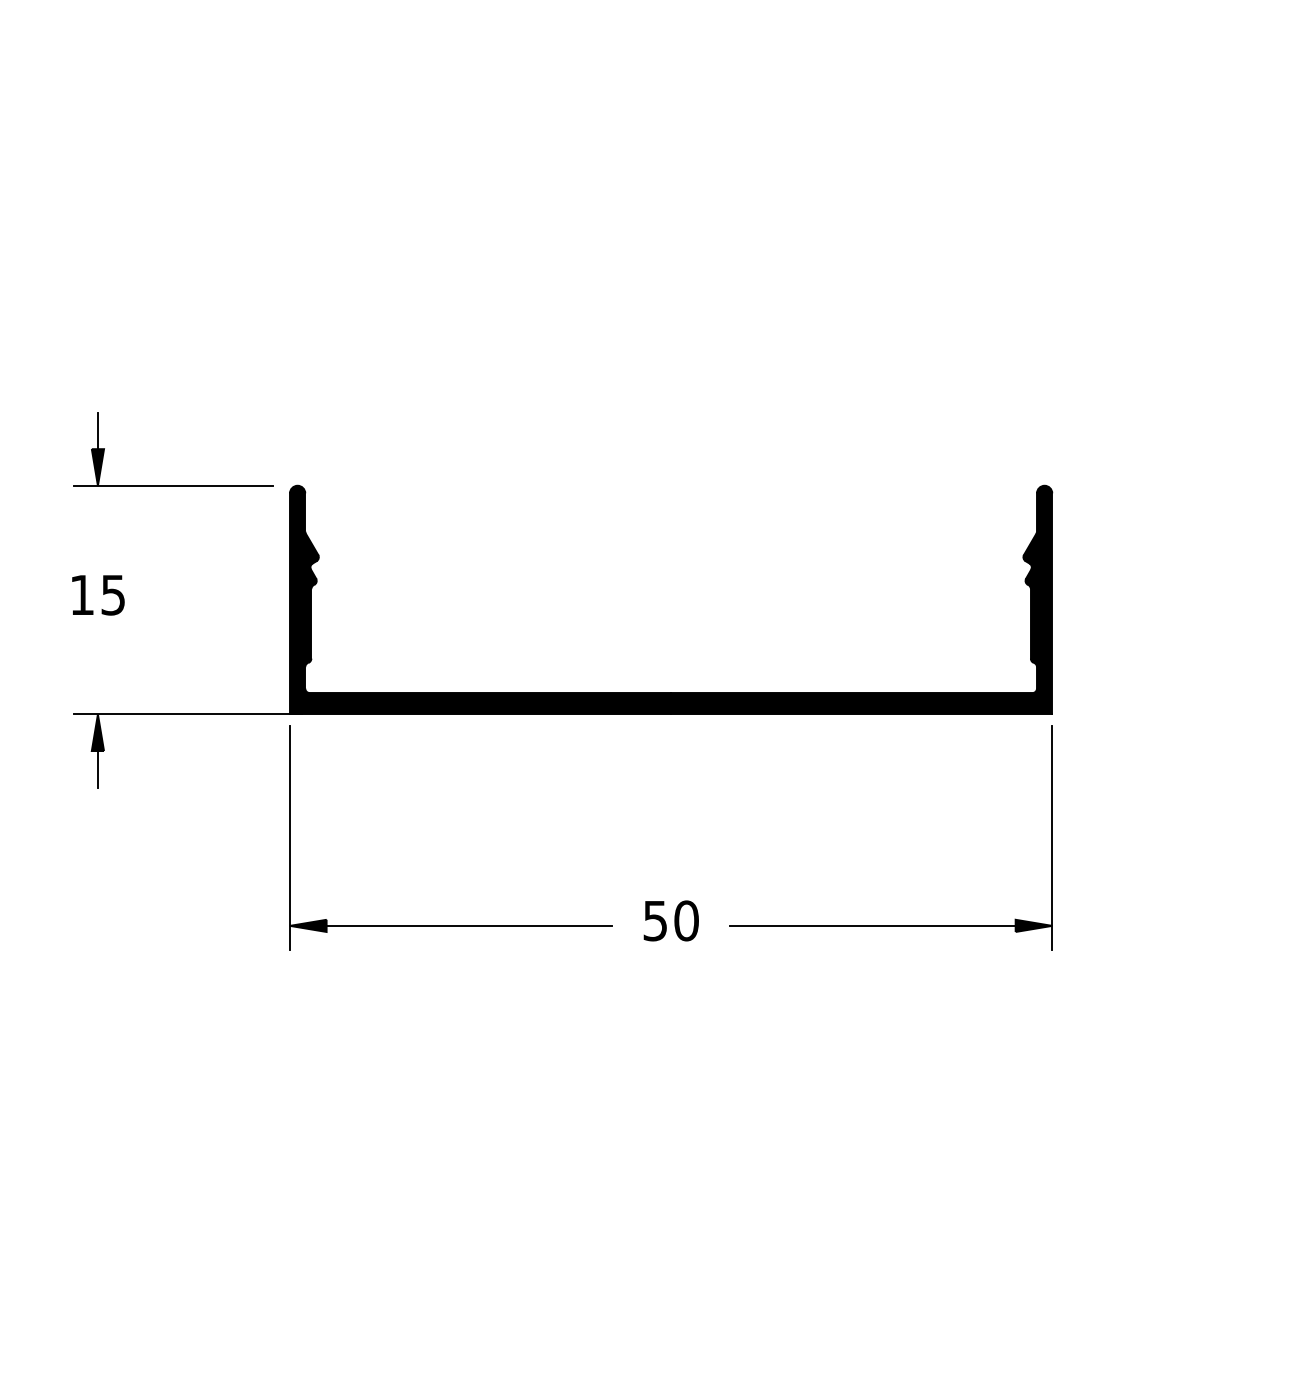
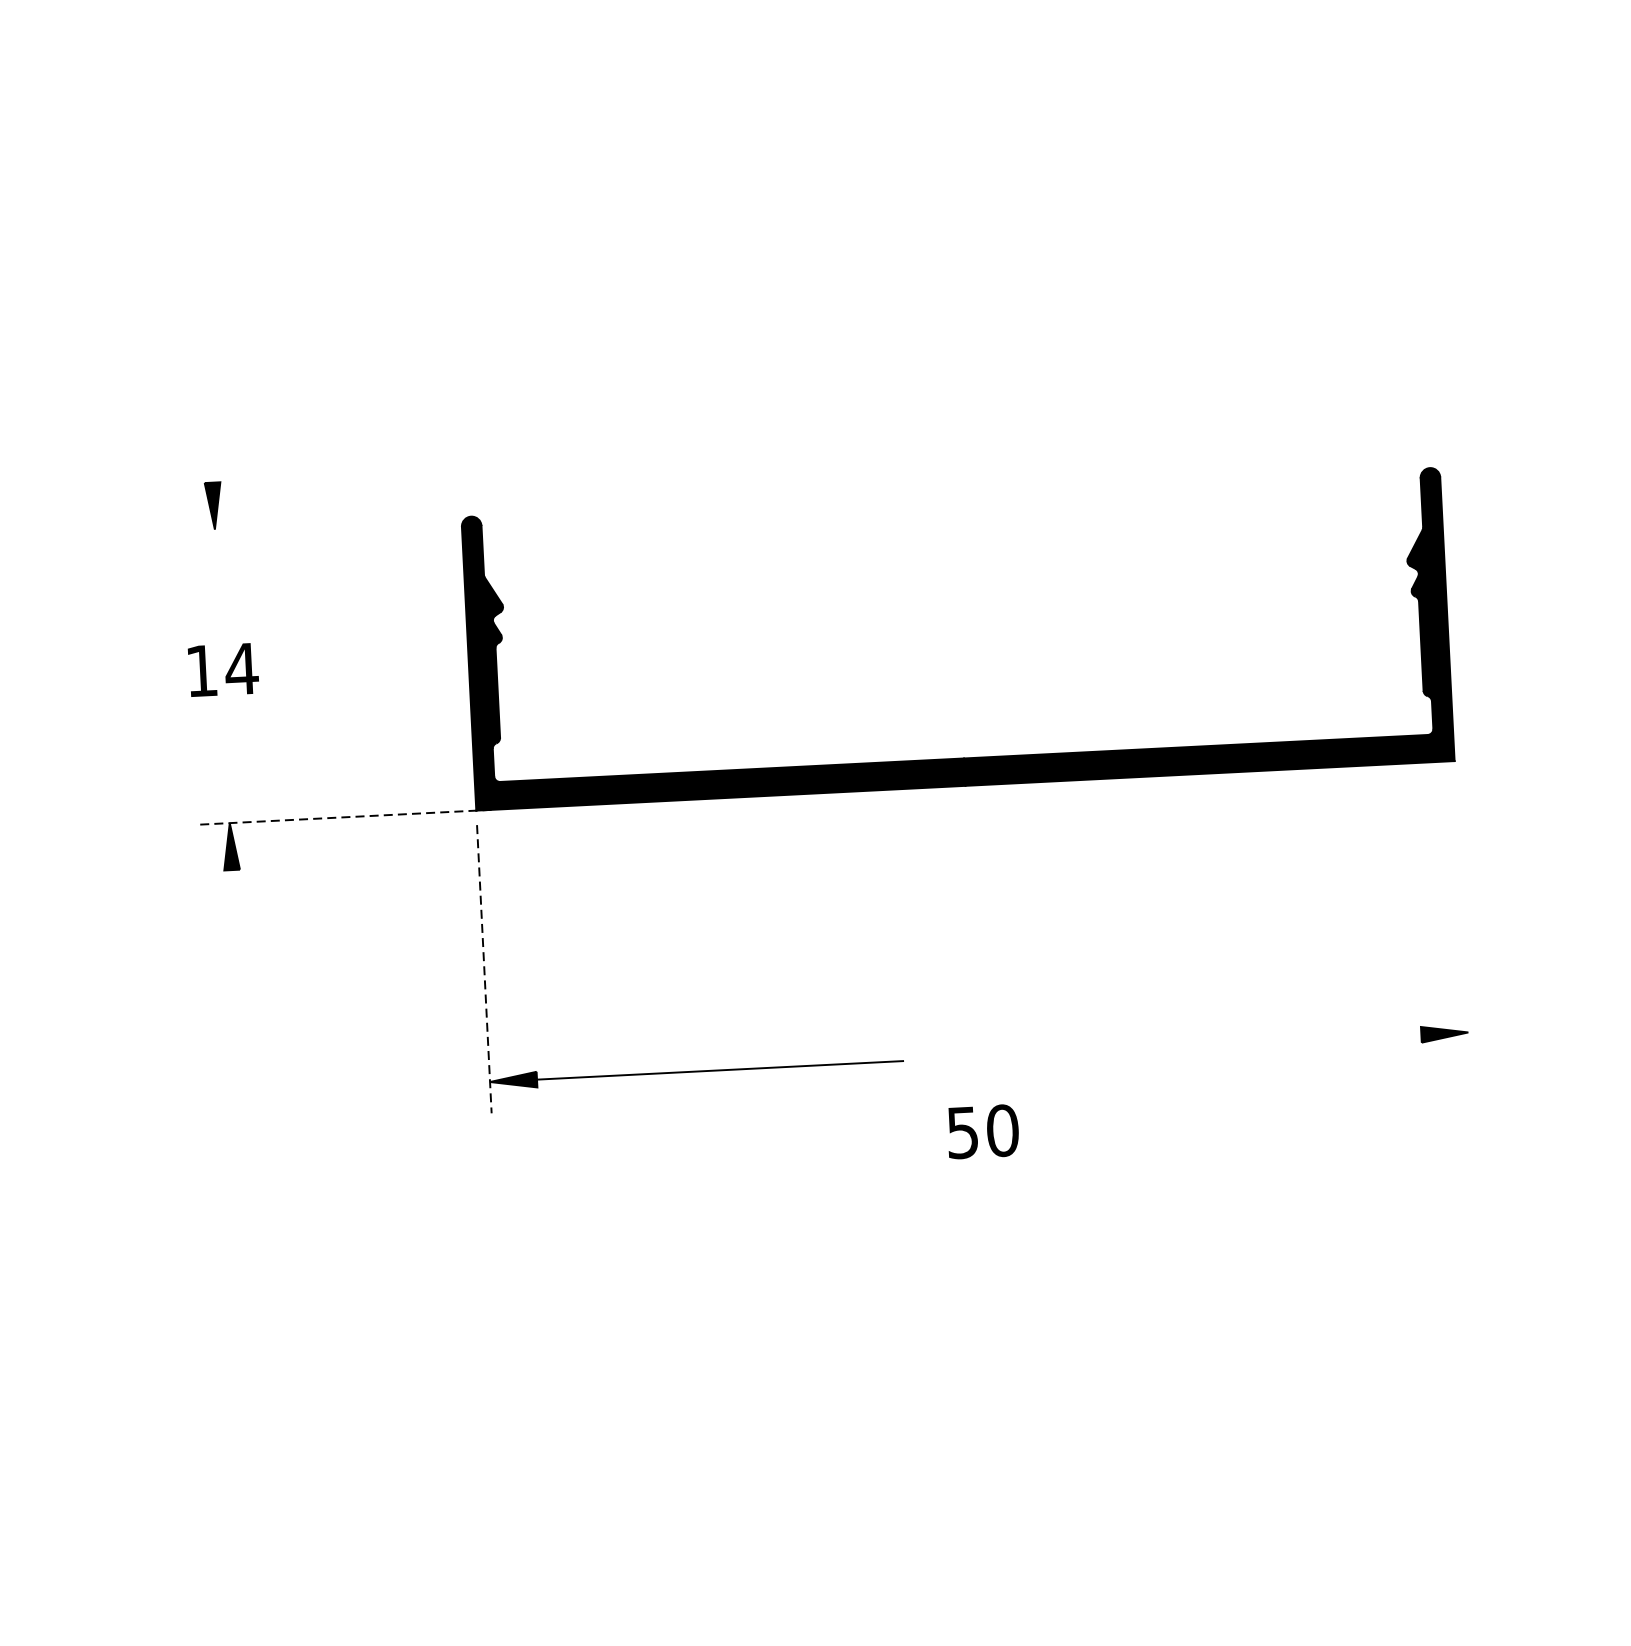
line: (97, 430) -> (210, 458), removed
line: (173, 485) -> (311, 524), removed
text: (113, 595) -> (242, 669), 15 -> 14
line: (187, 714) -> (344, 817), solid -> dashed
line: (97, 769) -> (232, 893), removed
line: (1052, 837) -> (1462, 919), removed
line: (290, 838) -> (484, 969), solid -> dashed
text: (670, 920) -> (982, 1131), moved
line: (872, 925) -> (1237, 1043), removed

